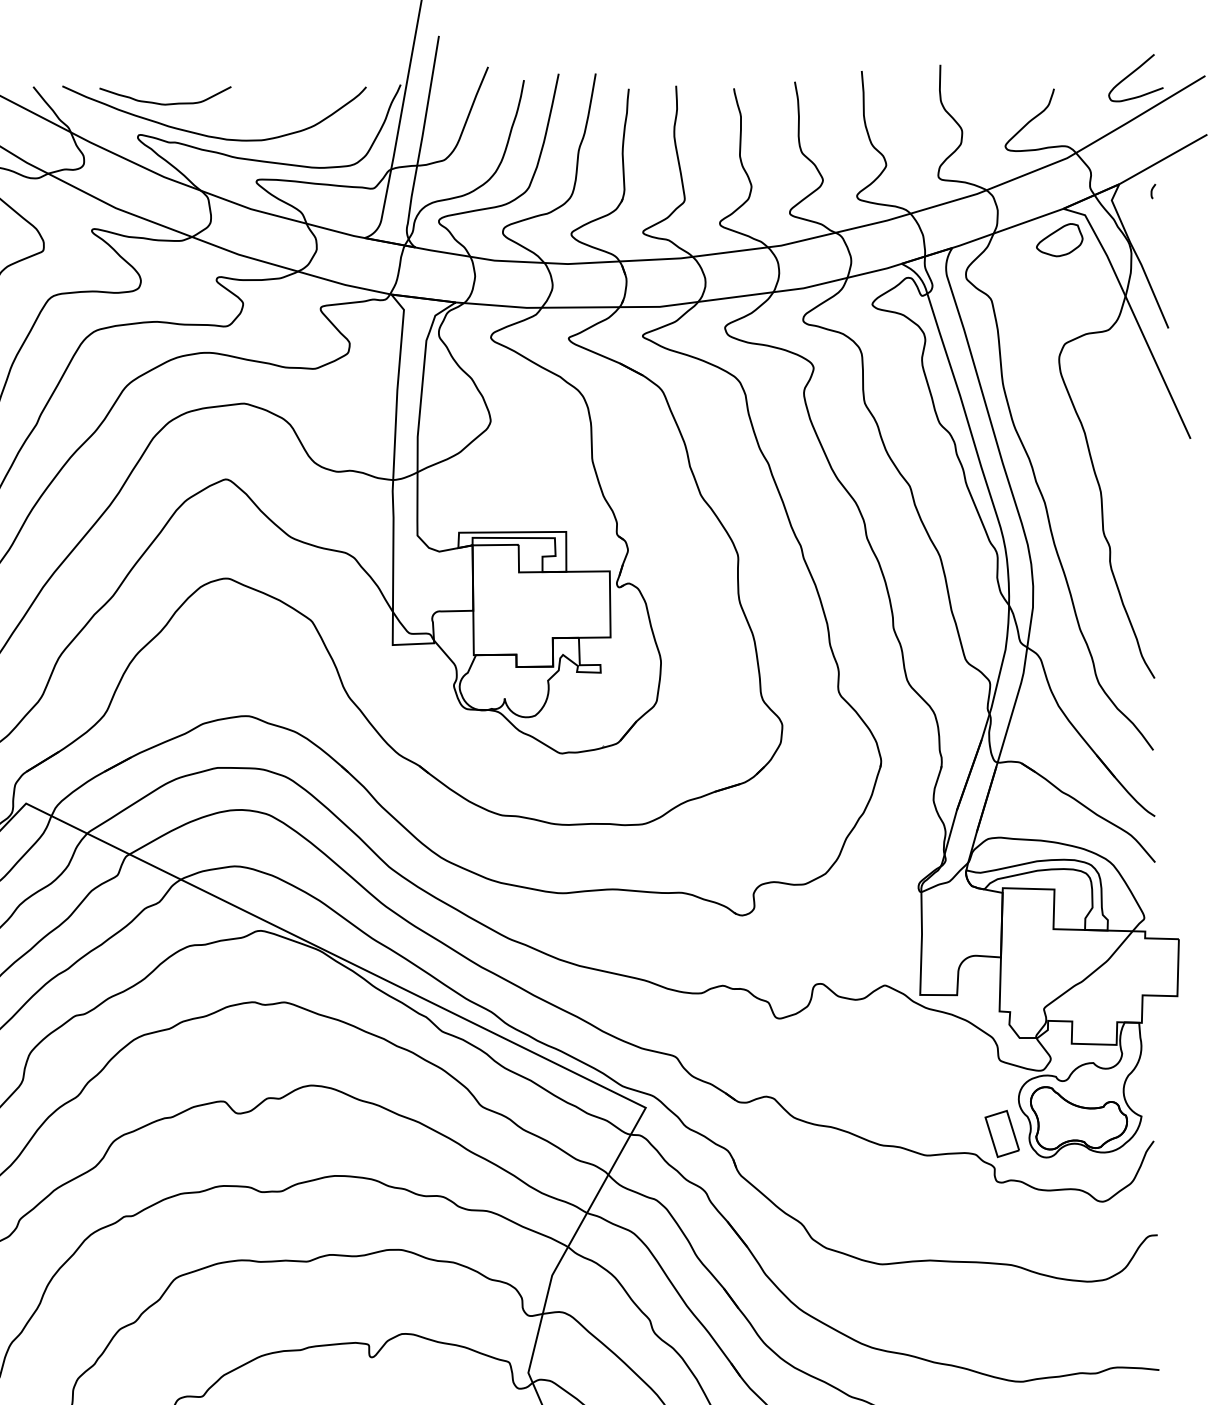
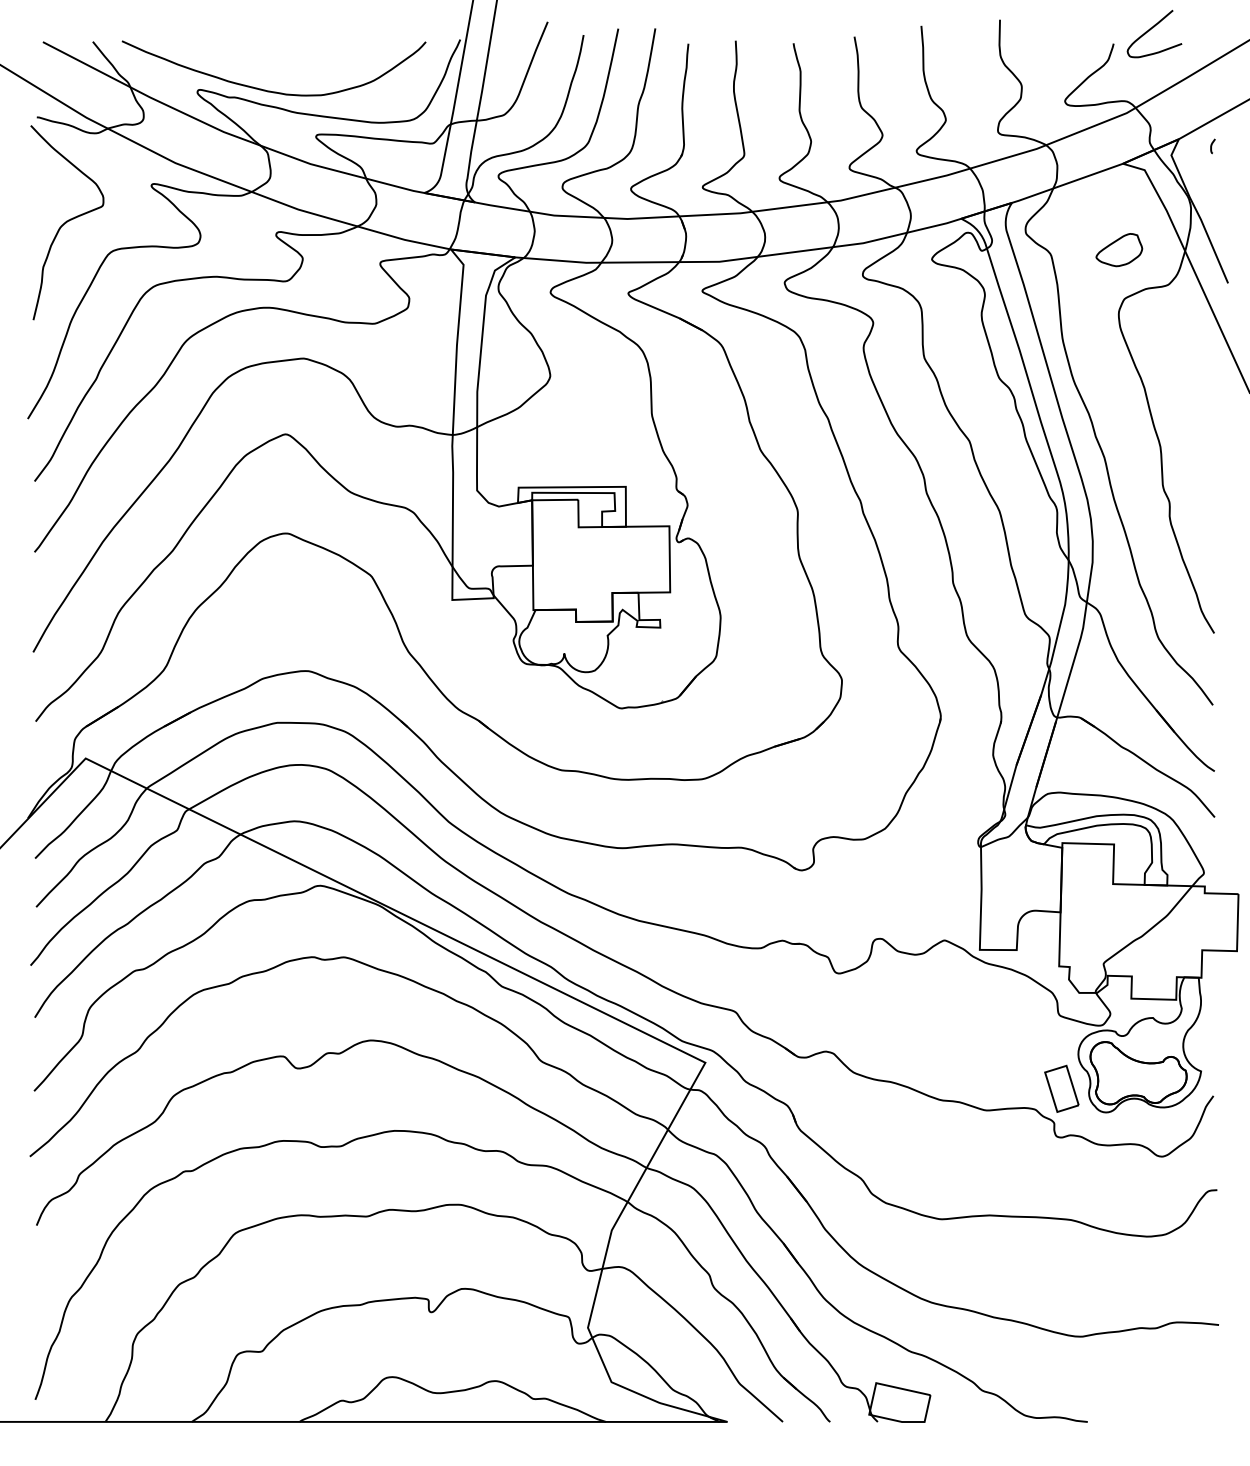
curve: (1131, 74) -> (1150, 30), moved
curve: (165, 103) -> (225, 58), removed
part: (1059, 240) -> (1119, 250), moved

